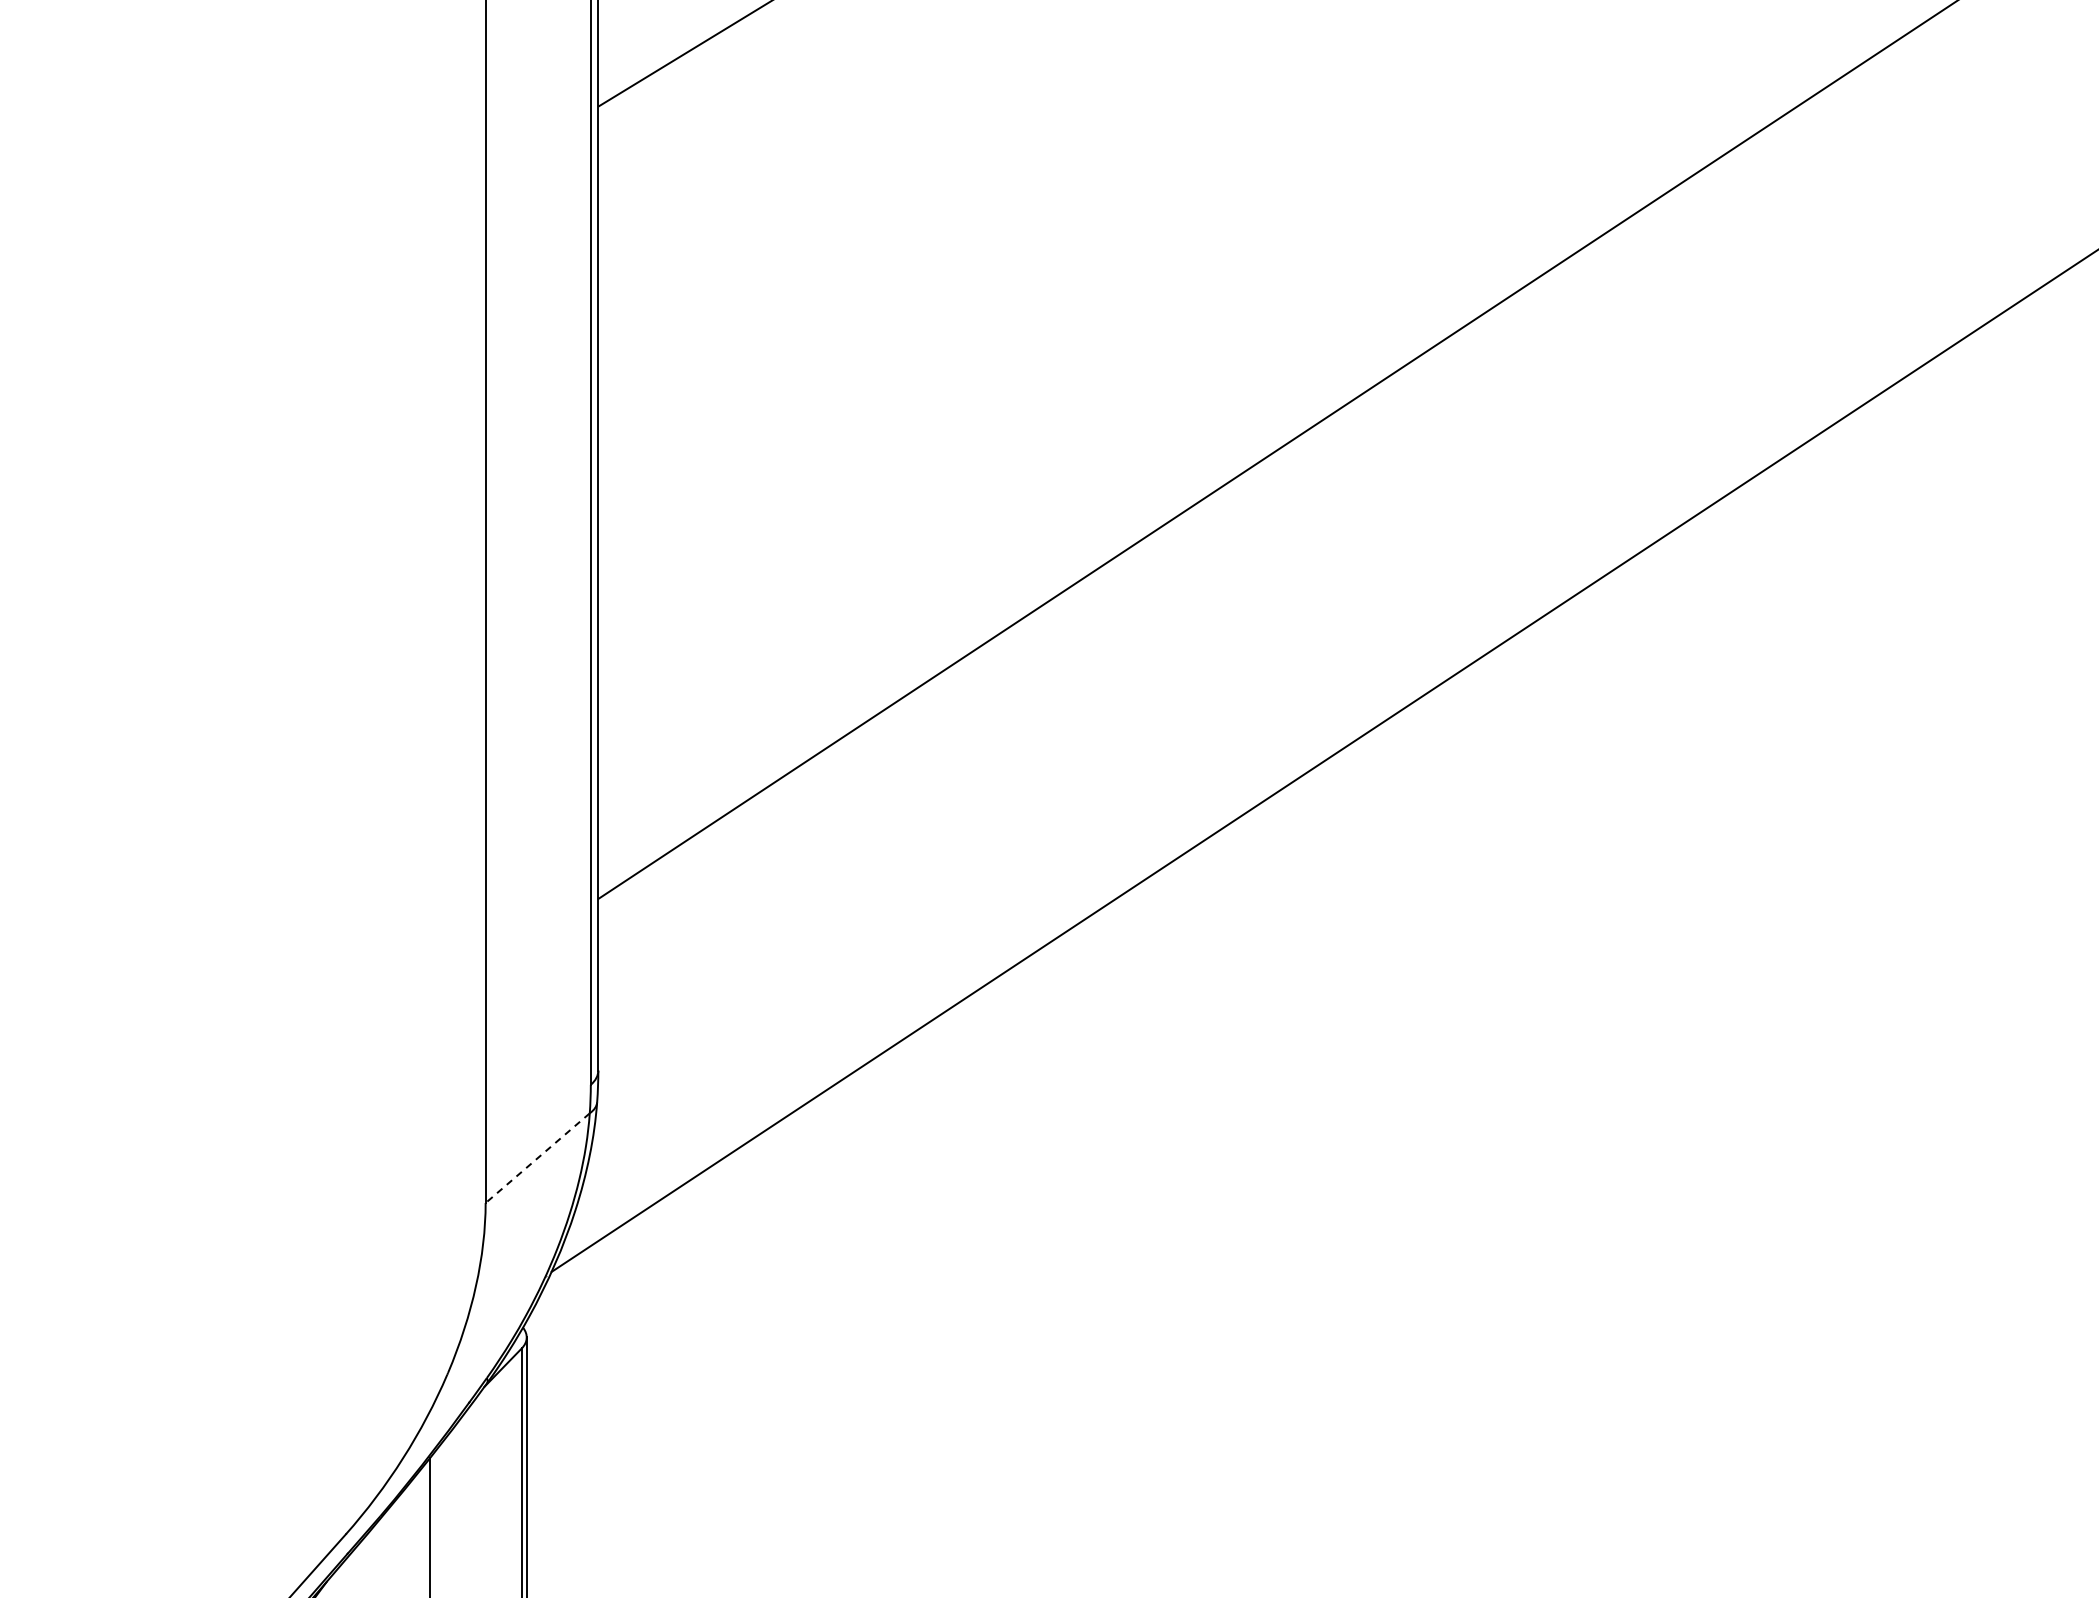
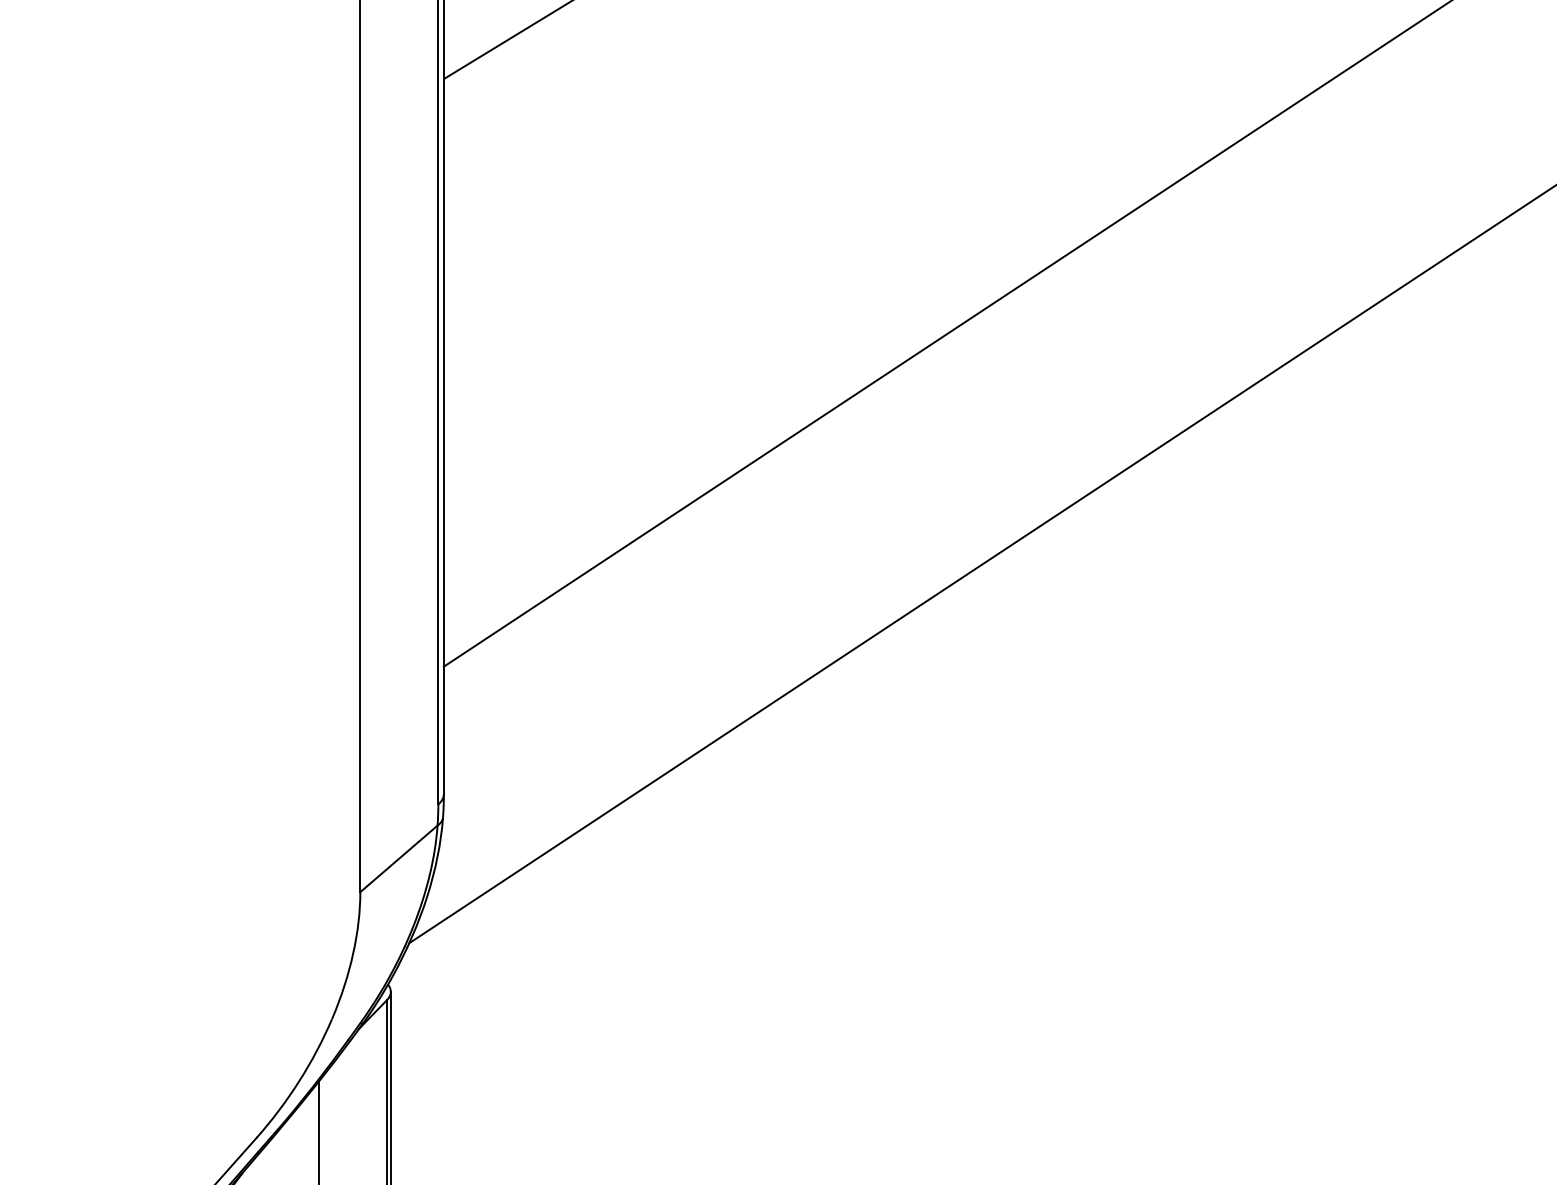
line: (537, 1158) -> (398, 859), dashed -> solid

